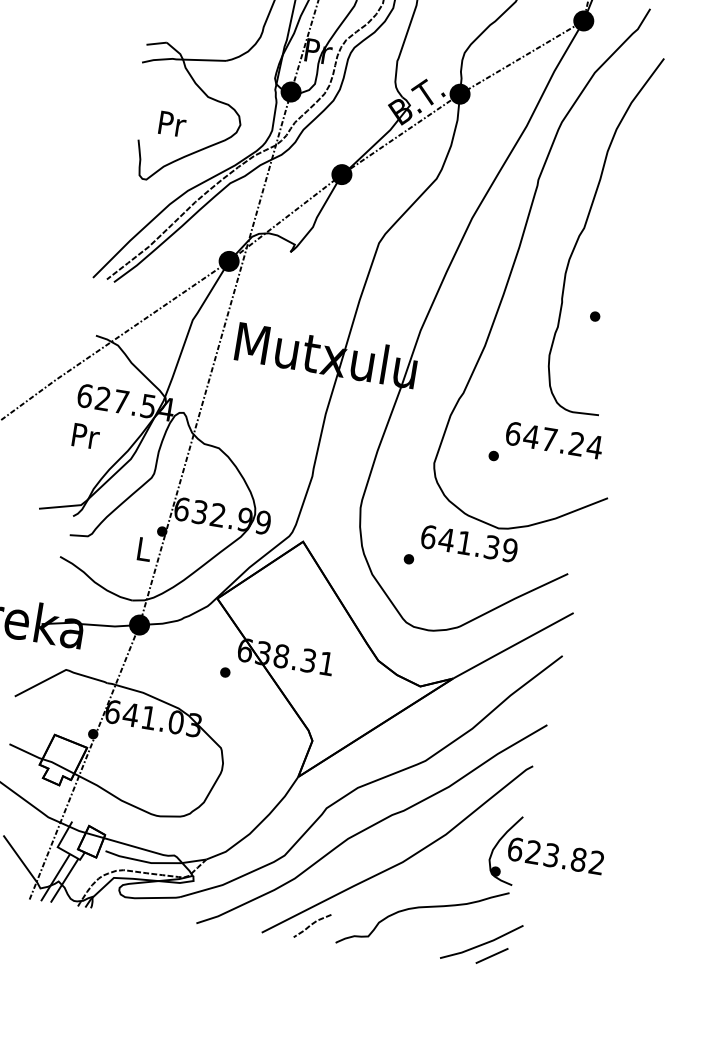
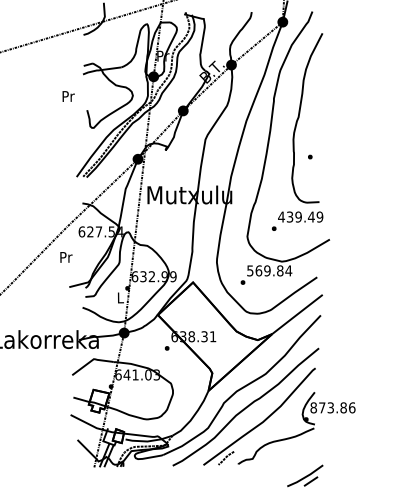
text: (172, 124) -> (68, 96), moved
text: (86, 436) -> (66, 257), moved
text: (553, 439) -> (300, 216), 647.24 -> 439.49
text: (469, 542) -> (269, 270), 641.39 -> 569.84
text: (555, 855) -> (332, 407), 623.82 -> 873.86
part: (482, 941) -> (305, 475), moved

